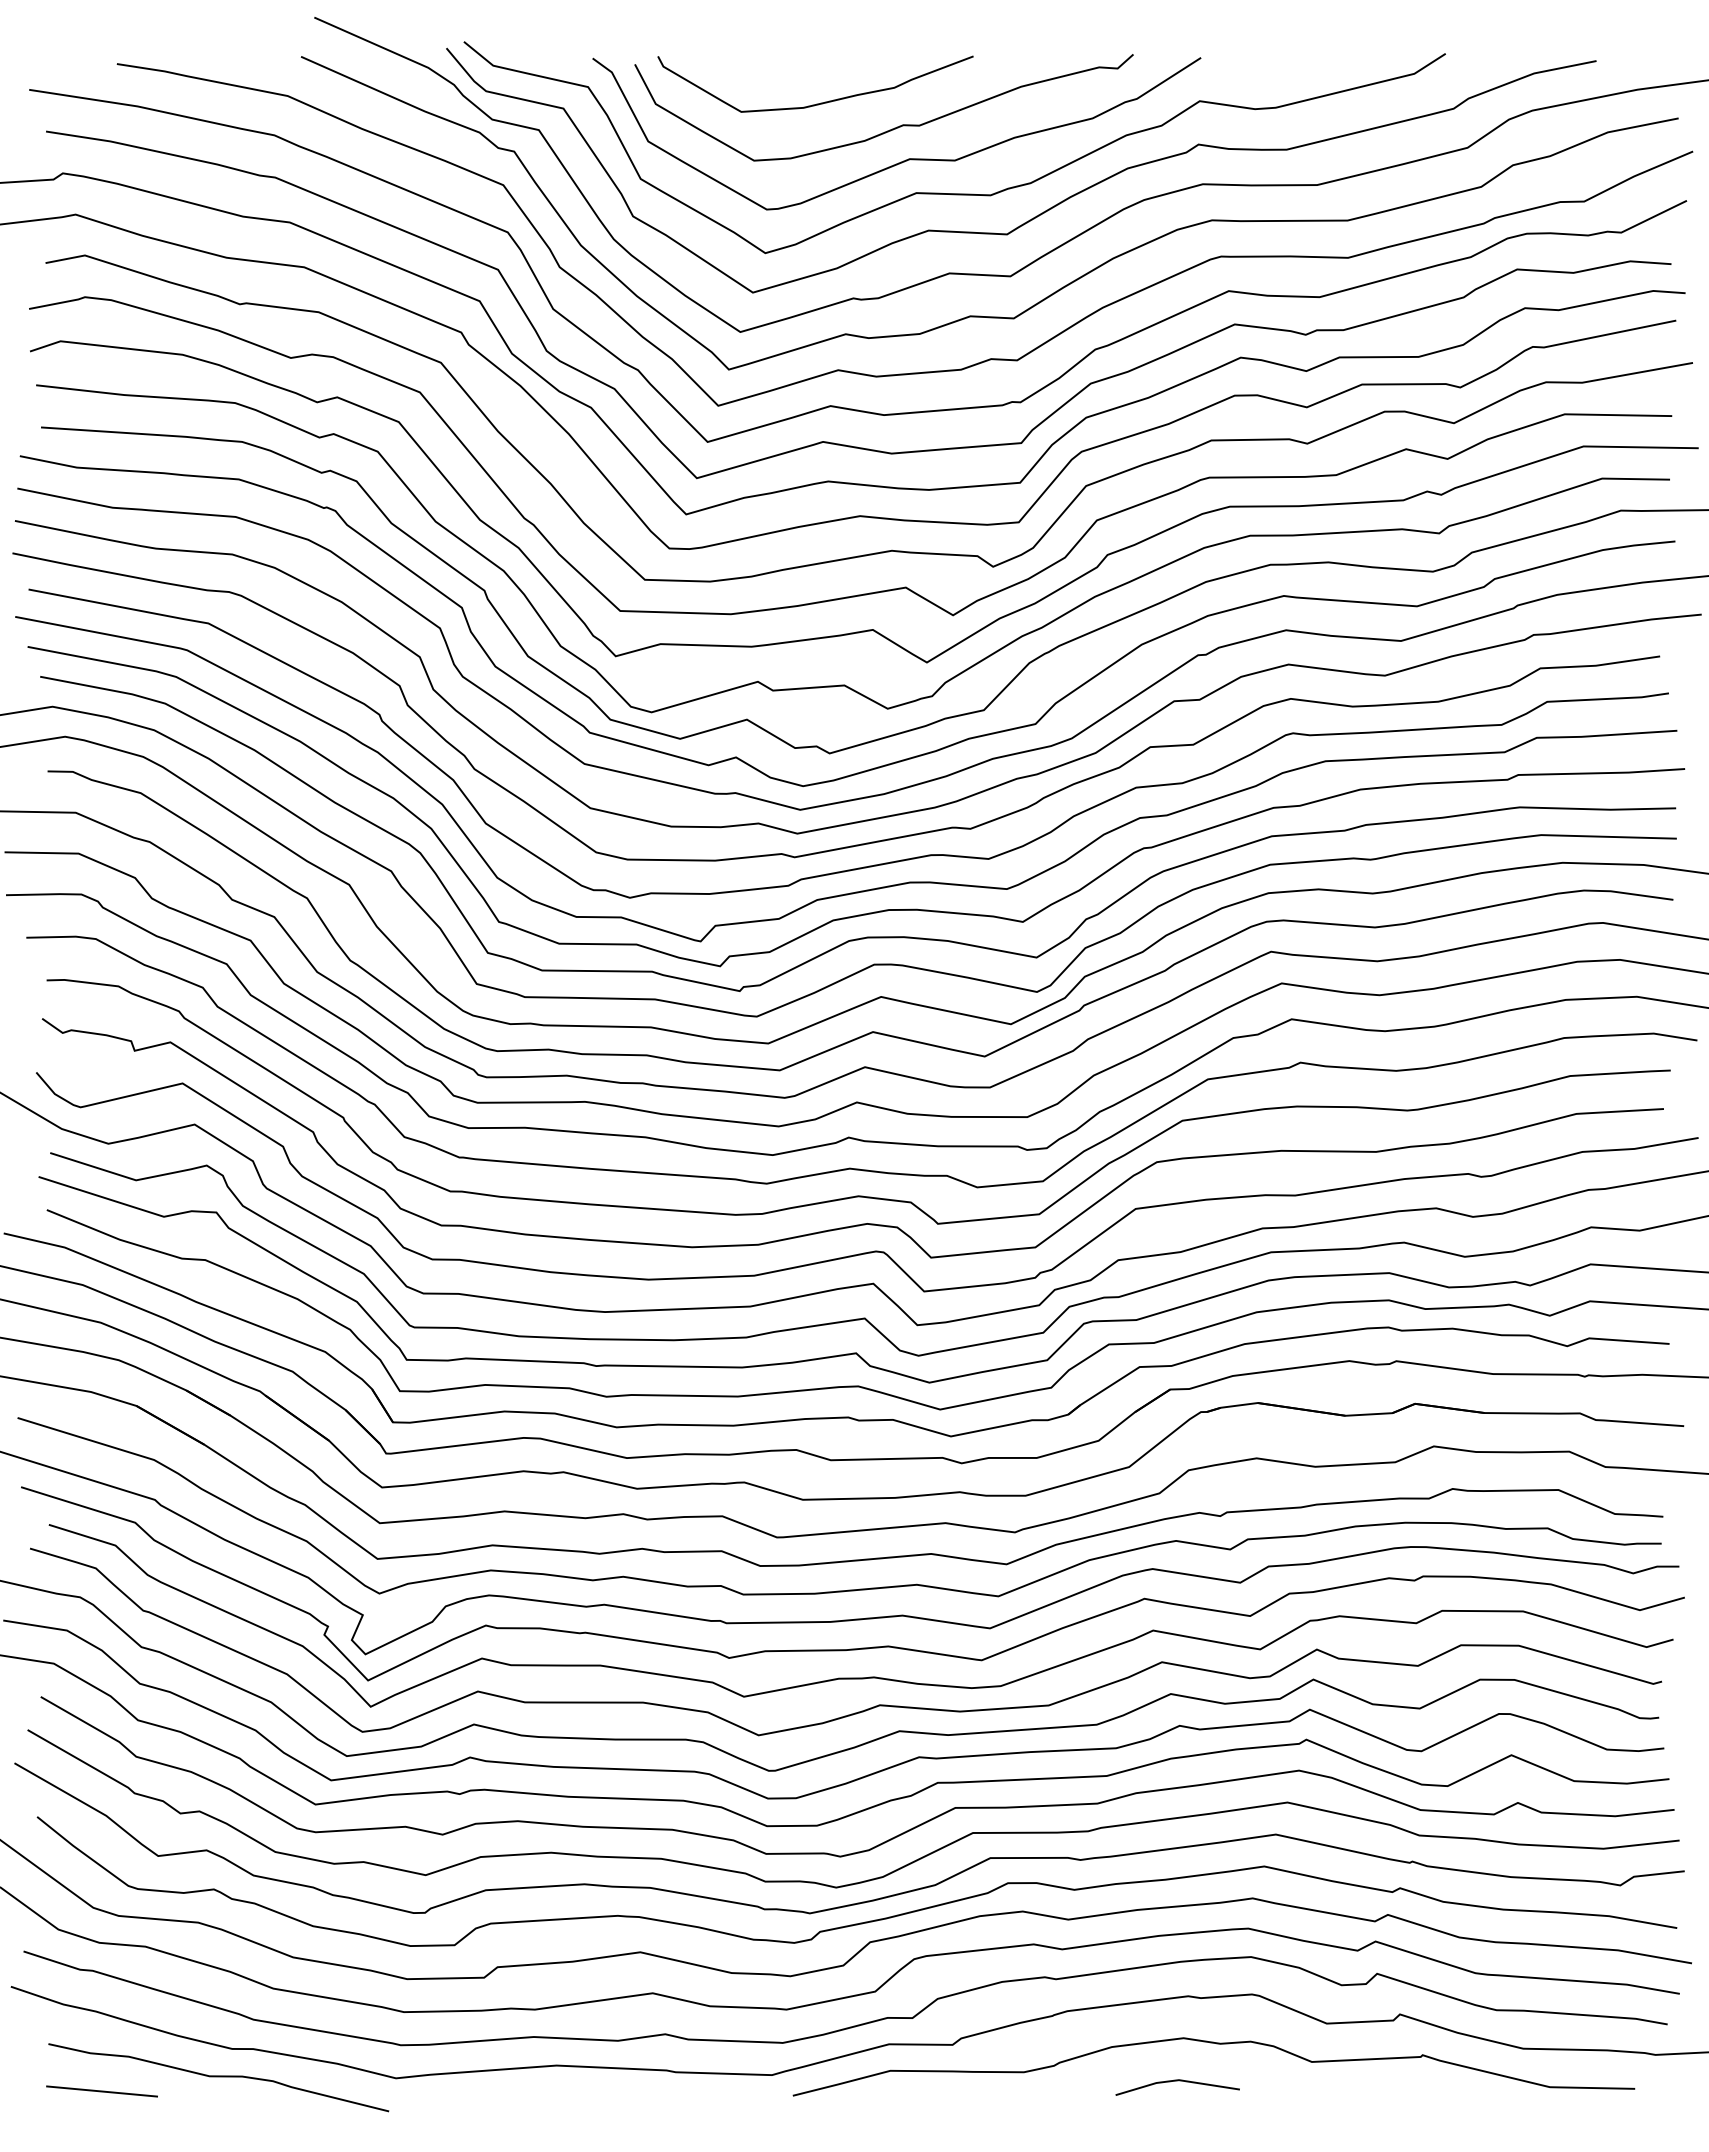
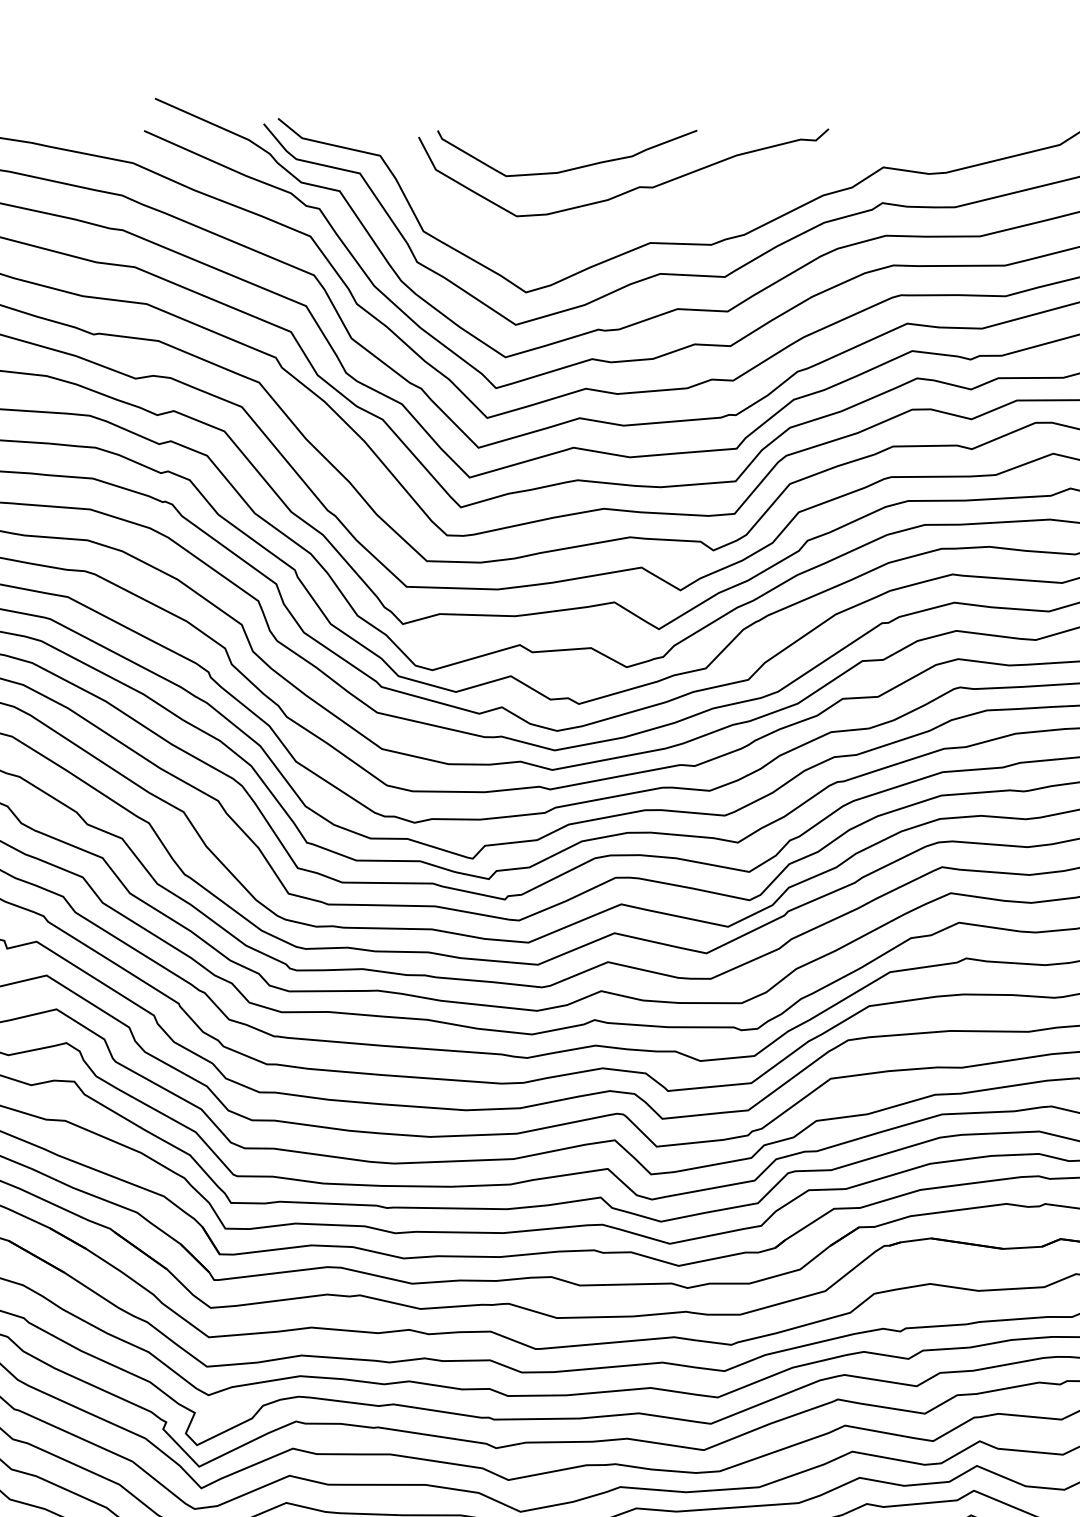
curve: (905, 159) -> (641, 215), removed

